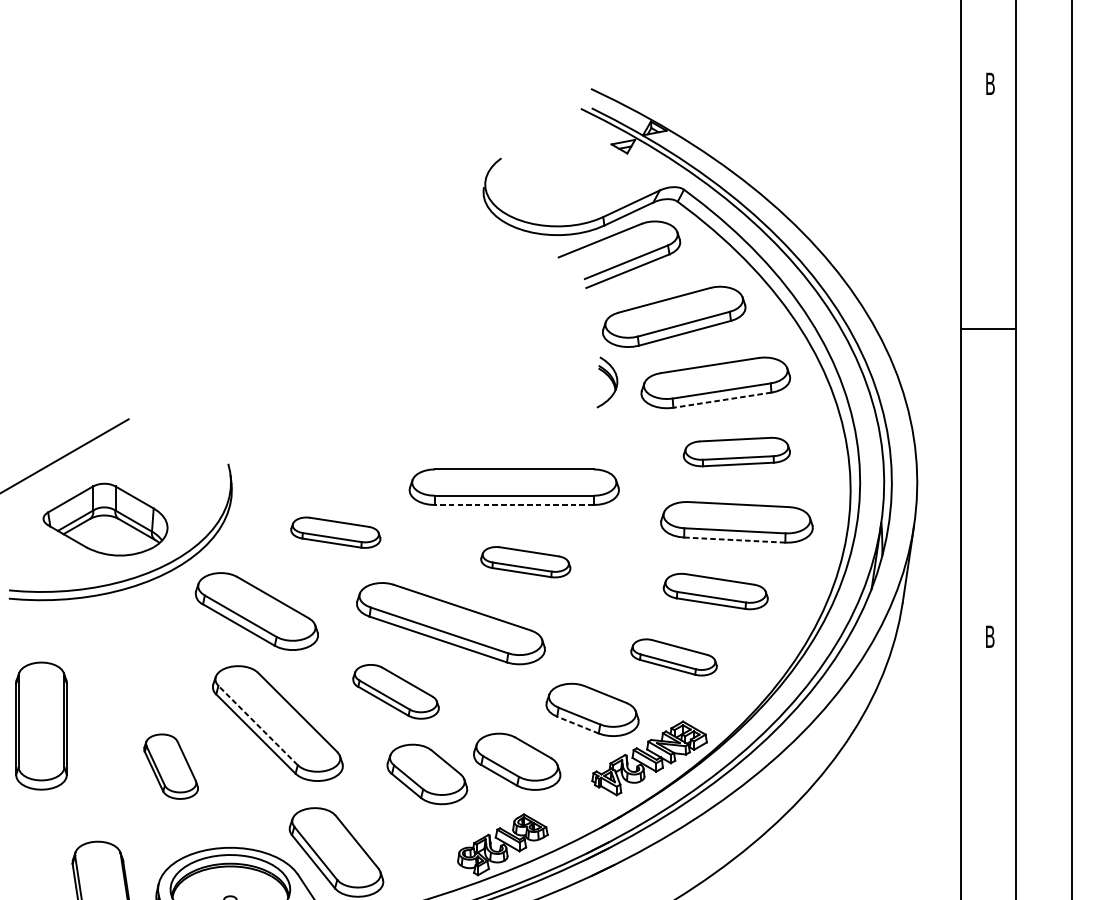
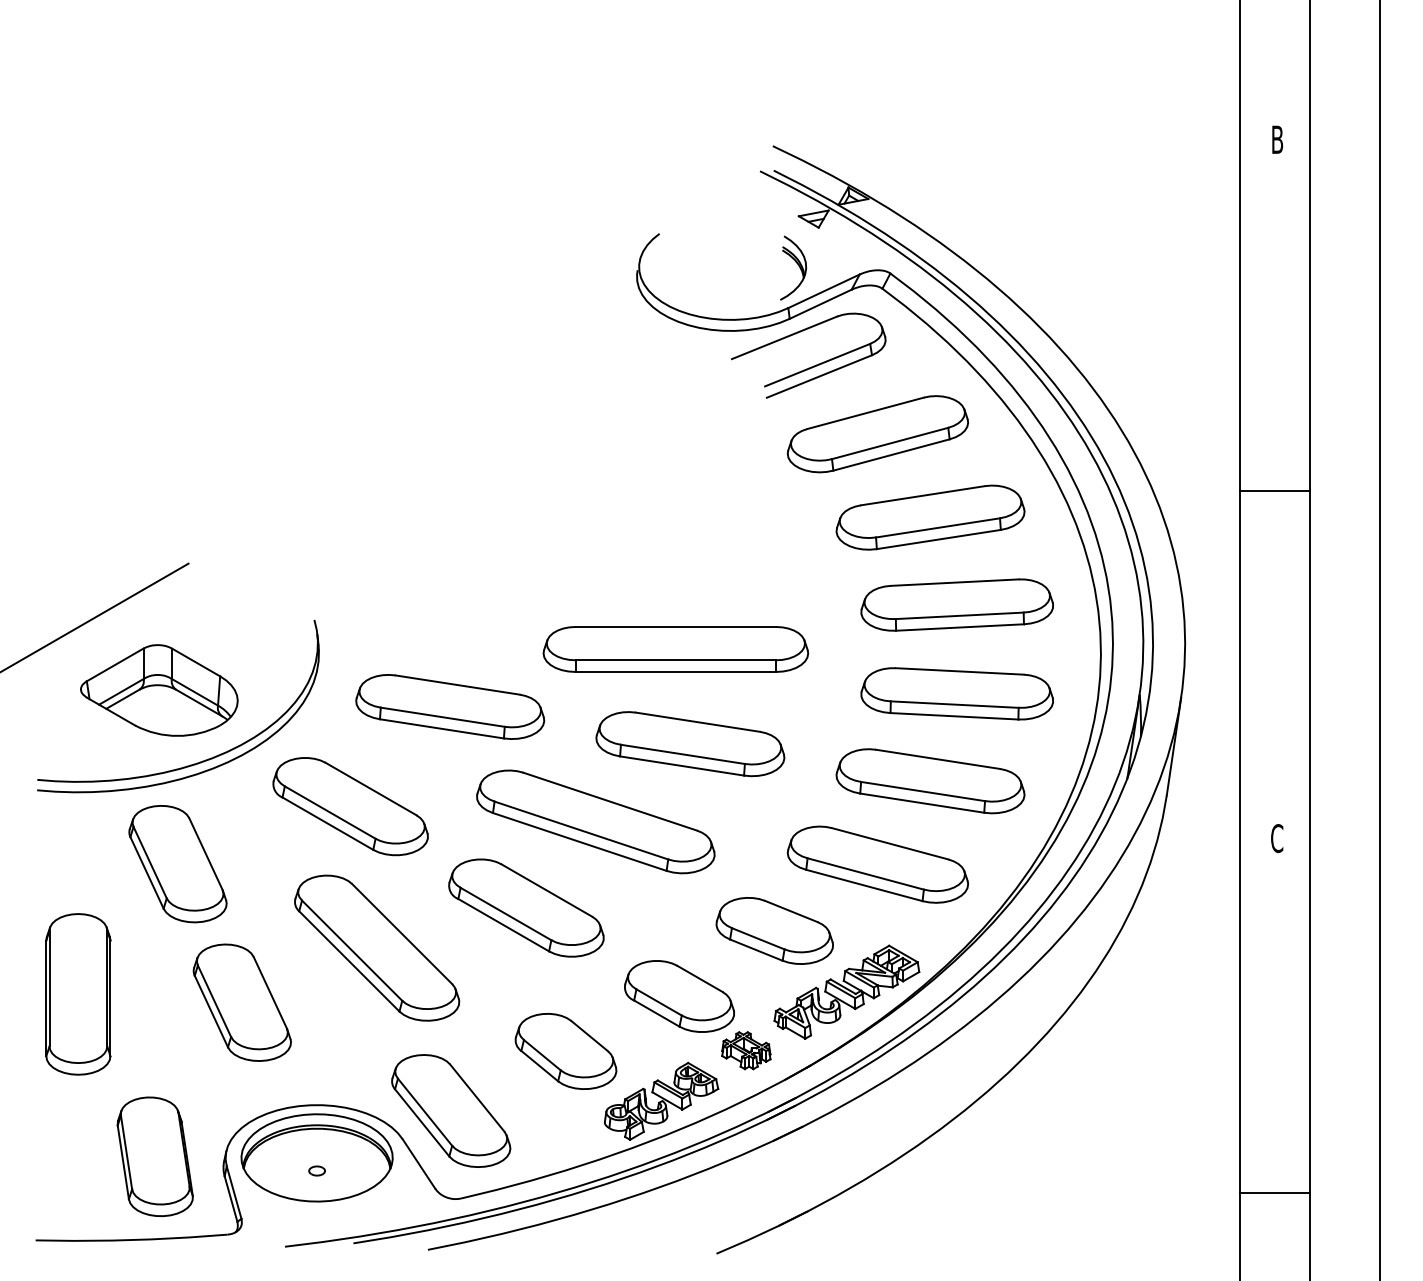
line: (987, 328) -> (1274, 490), moved
part: (607, 381) -> (793, 267), moved
line: (722, 400) -> (938, 539), dashed -> solid
part: (736, 451) -> (956, 604), size x1.43
line: (513, 504) -> (675, 671), dashed -> solid
part: (335, 532) -> (450, 706), size x1.67
line: (734, 540) -> (954, 716), dashed -> solid
part: (525, 562) -> (690, 744), size x1.67
part: (715, 591) -> (930, 781), size x1.43
text: (990, 636) -> (1277, 838), B -> C
part: (119, 657) -> (177, 864), added
part: (673, 657) -> (877, 864), size x1.67
part: (396, 691) -> (526, 907), size x1.43
line: (577, 724) -> (755, 949), dashed -> solid
line: (258, 725) -> (352, 950), dashed -> solid
part: (41, 726) -> (78, 994), moved
part: (170, 766) -> (241, 1002), size x1.43
part: (426, 774) -> (565, 1051), moved
part: (570, 804) -> (746, 1050), added

